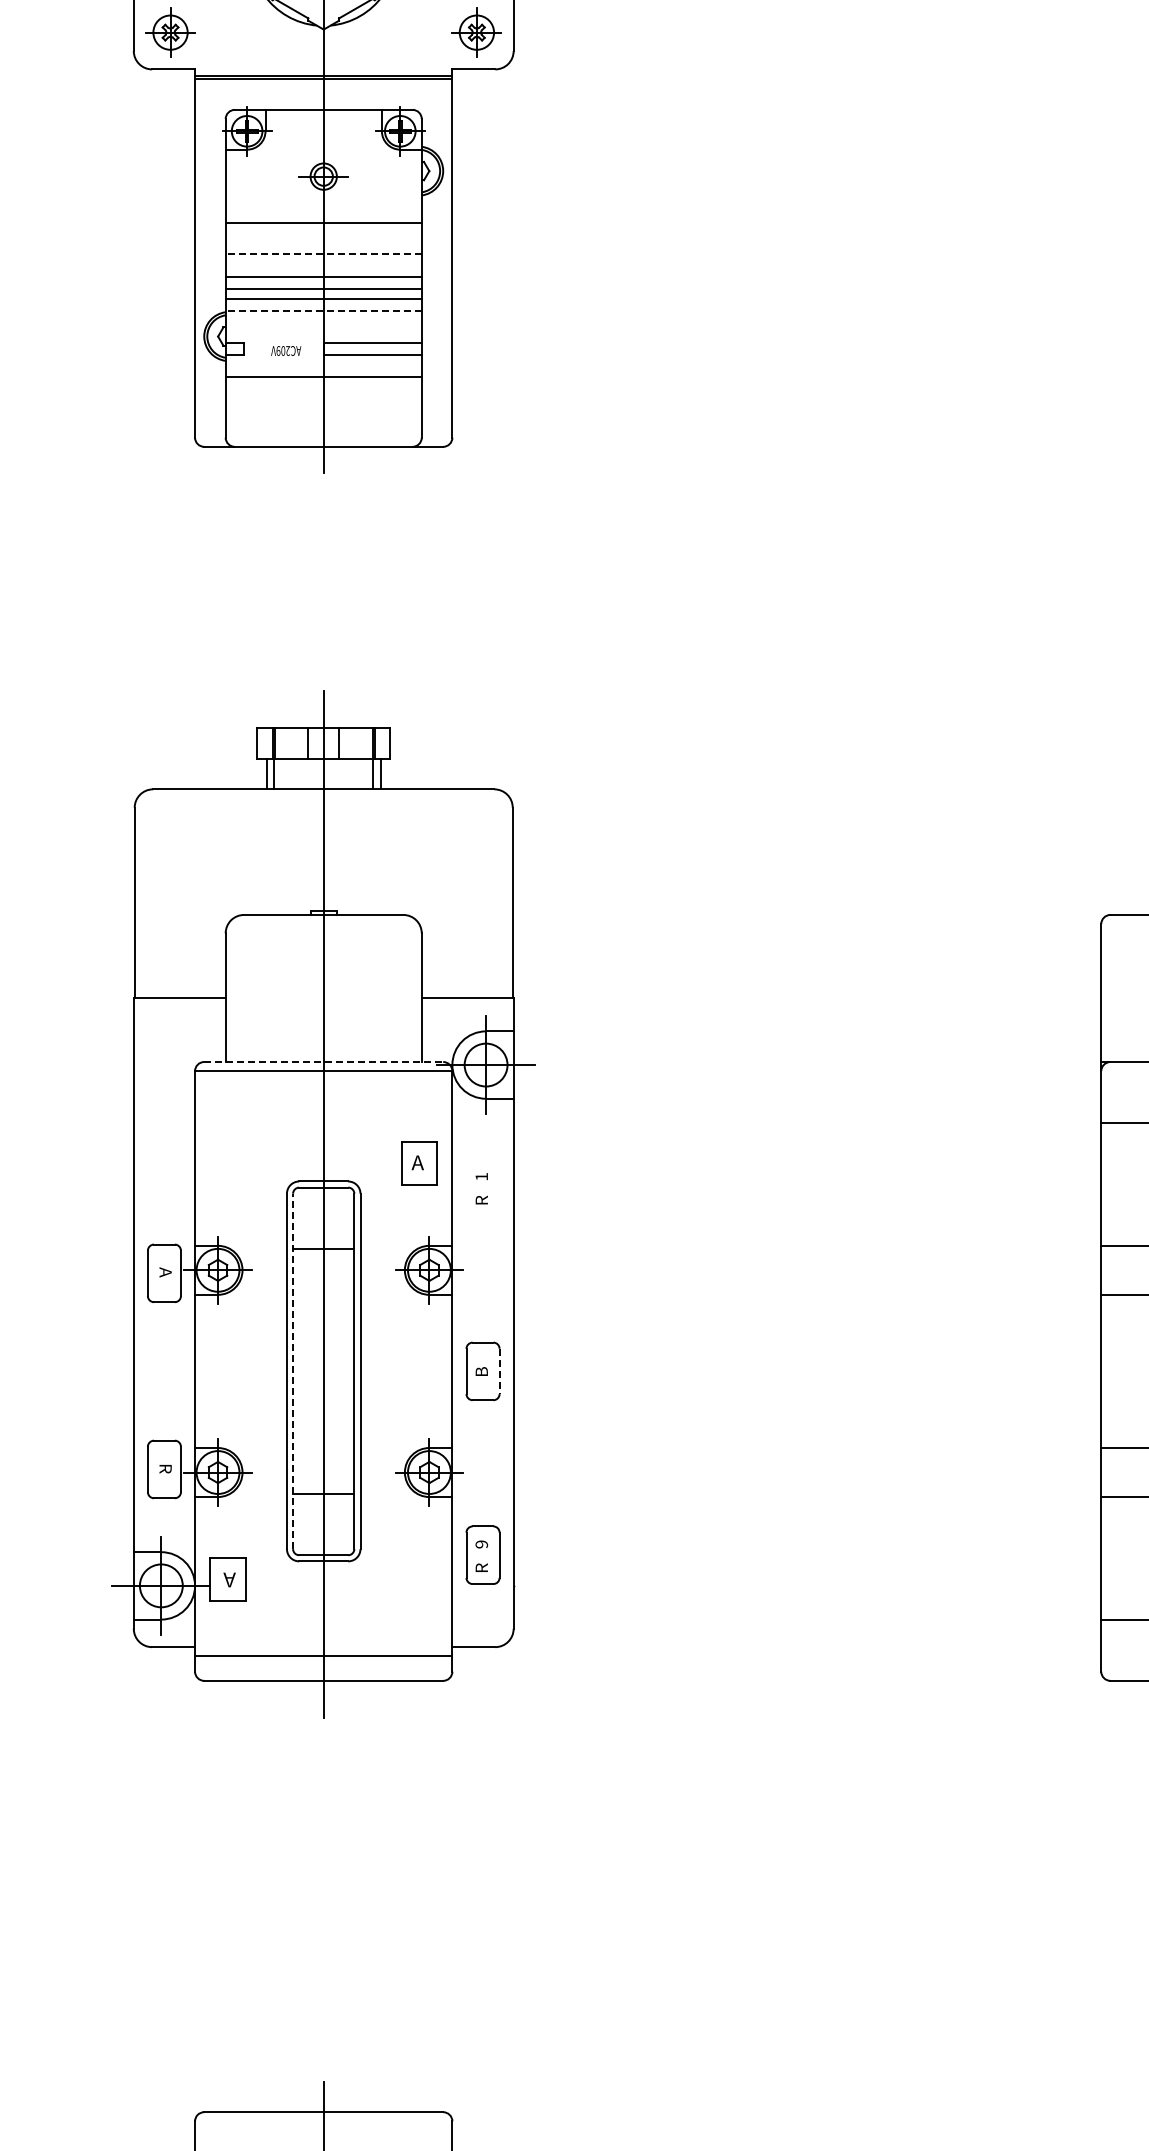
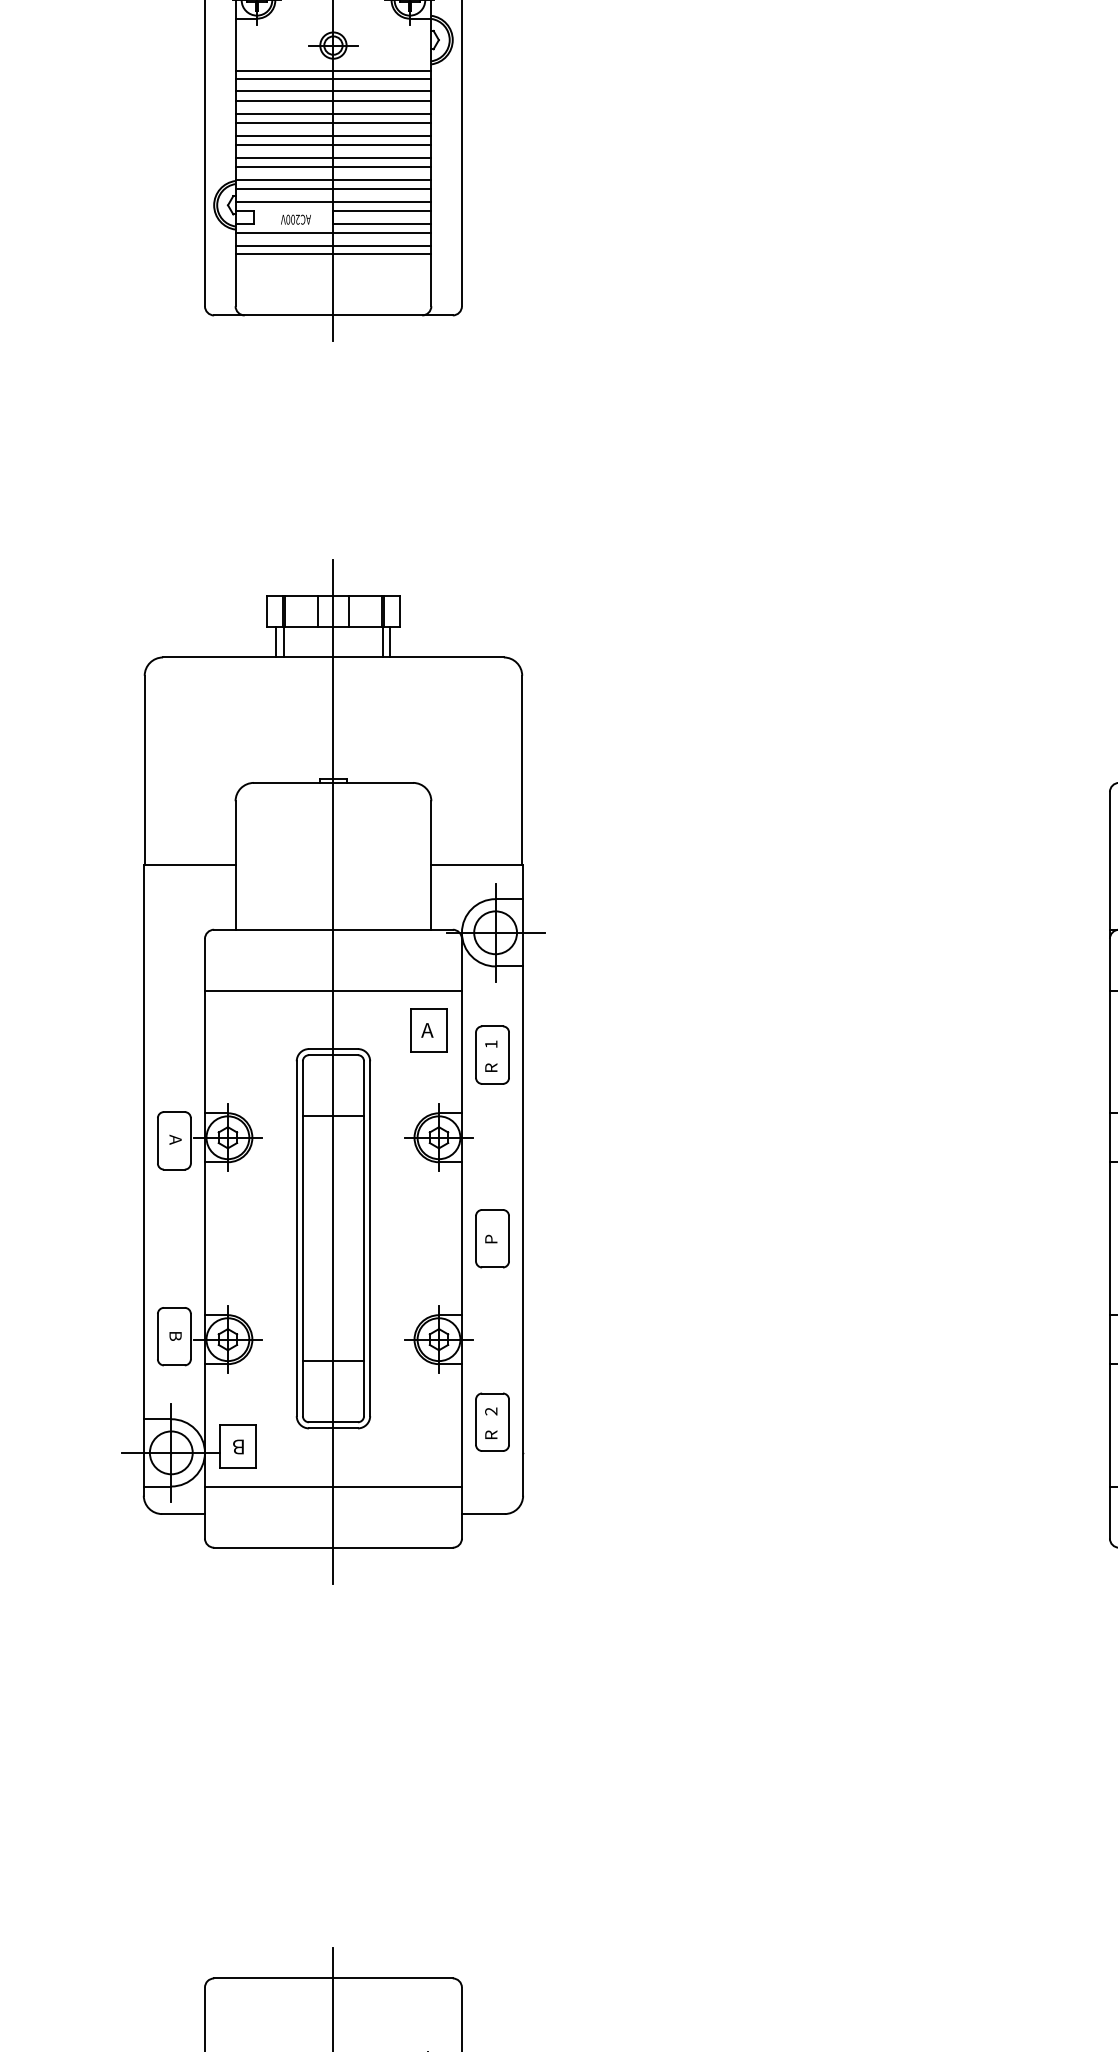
line: (323, 201) -> (333, 70), added
line: (323, 210) -> (333, 79), added
line: (323, 232) -> (333, 101), added
line: (323, 244) -> (333, 113), added
line: (323, 254) -> (333, 123), dashed -> solid
line: (323, 266) -> (333, 135), added
line: (323, 310) -> (333, 179), dashed -> solid
line: (323, 320) -> (333, 189), added
line: (323, 332) -> (333, 201), added
text: (278, 350) -> (288, 219), AC209V -> AC200V
line: (323, 364) -> (333, 233), added
line: (323, 385) -> (333, 254), added
line: (324, 1062) -> (334, 930), dashed -> solid
line: (323, 1071) -> (333, 991), moved
part: (482, 1187) -> (492, 1055), added
text: (482, 1370) -> (492, 1237), B -> P
line: (293, 1371) -> (303, 1238), dashed -> solid
line: (499, 1371) -> (508, 1238), dashed -> solid
text: (164, 1469) -> (174, 1336), R -> B
text: (482, 1544) -> (492, 1411), 9 -> 2
text: (229, 1579) -> (239, 1446), A -> B
line: (323, 1655) -> (333, 1486), moved

